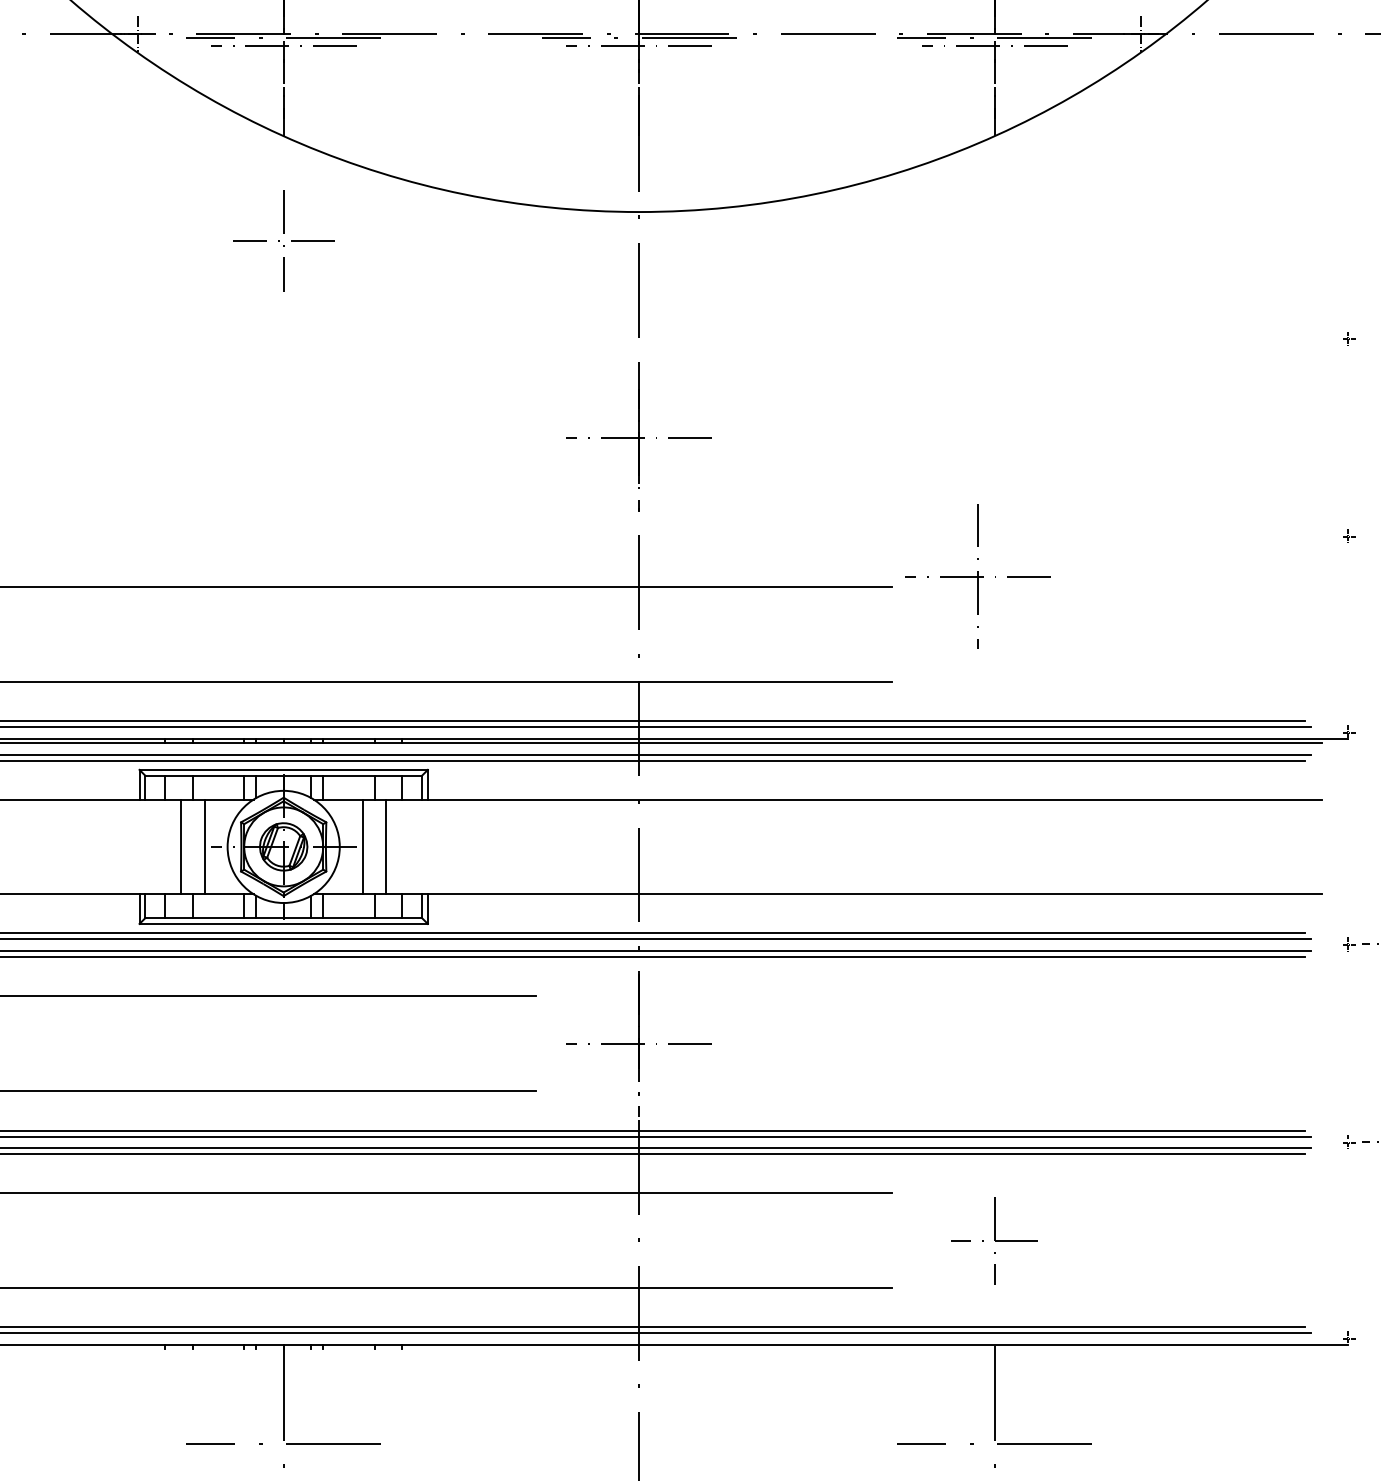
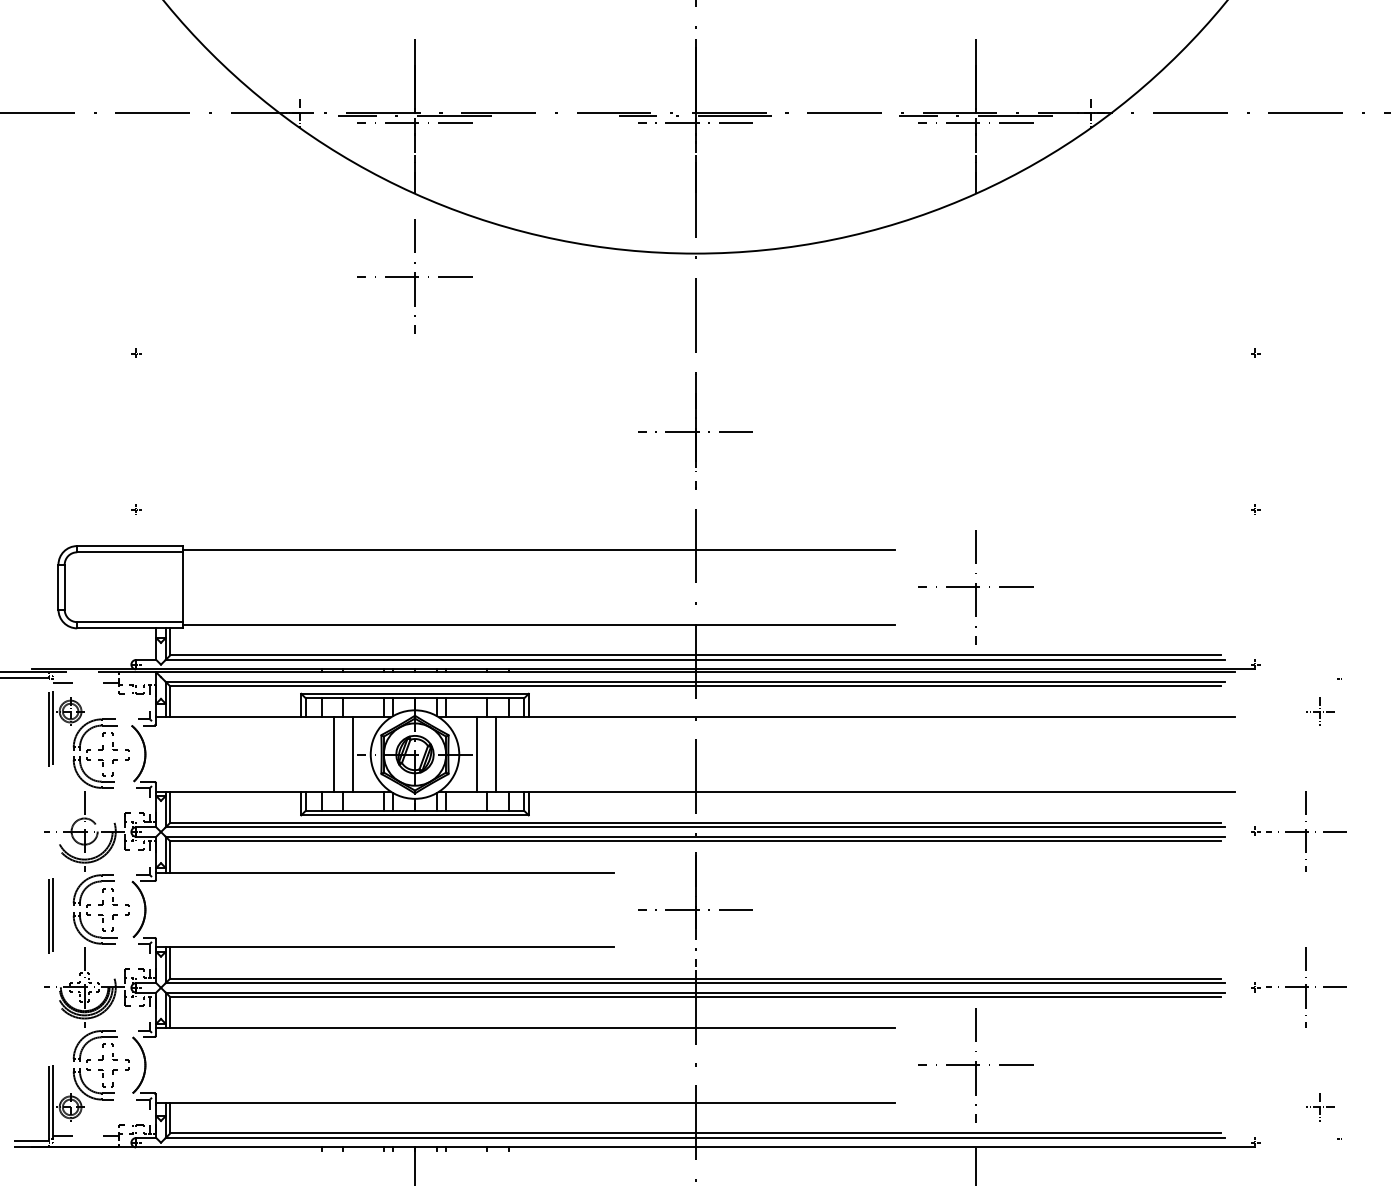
part: (283, 241) -> (414, 276), size x1.43
part: (977, 576) -> (975, 587), moved
part: (994, 1240) -> (975, 1065), size x1.67

